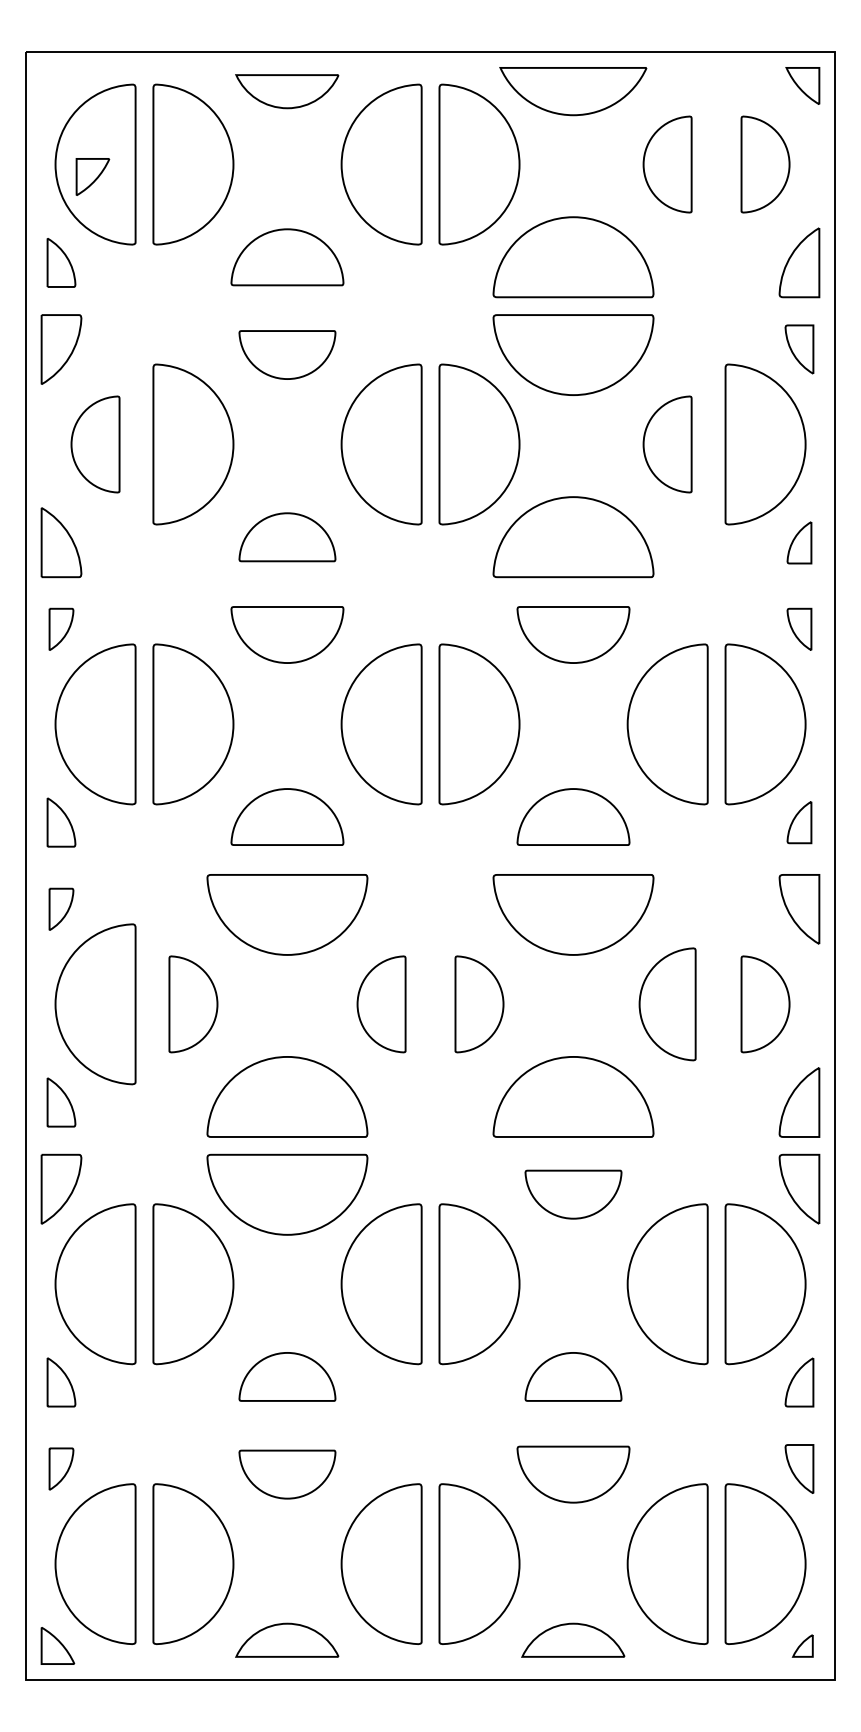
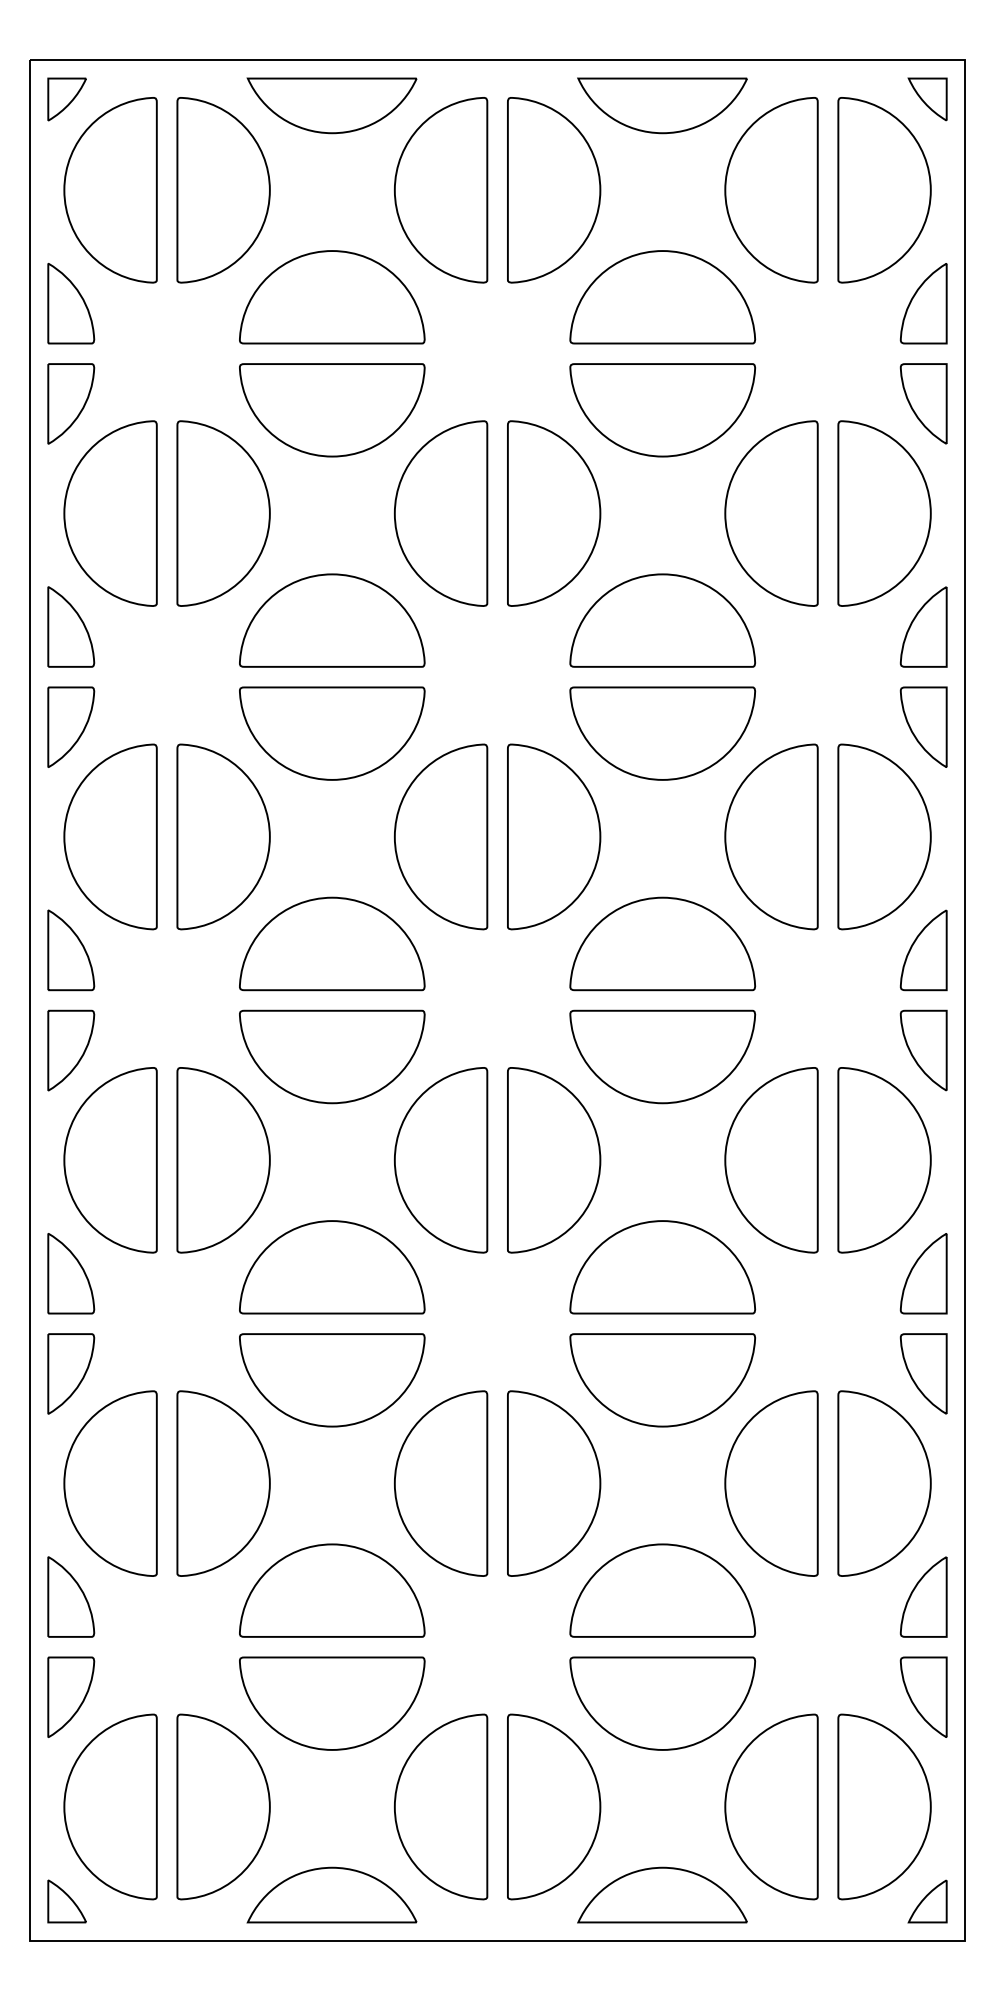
part: (287, 91) -> (332, 105), size x1.43
part: (667, 164) -> (771, 190), size x1.67
part: (765, 164) -> (884, 190), size x1.67
part: (92, 176) -> (66, 98), moved
part: (287, 257) -> (332, 297), size x1.43
part: (61, 262) -> (71, 303), size x1.43
part: (799, 349) -> (923, 403), size x1.43
part: (287, 354) -> (332, 409), size x1.67
part: (95, 444) -> (110, 513), size x1.67
part: (667, 444) -> (771, 513), size x1.67
part: (287, 537) -> (332, 621), size x1.67
part: (799, 542) -> (923, 626), size x1.67
part: (61, 629) -> (71, 727), size x1.67
part: (799, 629) -> (923, 727), size x1.67
part: (287, 634) -> (332, 733), size x1.43
part: (573, 634) -> (662, 733), size x1.43
part: (287, 816) -> (332, 943), size x1.43
part: (573, 816) -> (662, 943), size x1.43
part: (61, 822) -> (71, 950), size x1.43
part: (799, 822) -> (923, 950), size x1.67
part: (61, 909) -> (71, 1050), size x1.67
part: (193, 1004) -> (223, 1160), size x1.67
part: (381, 1004) -> (440, 1160), size x1.67
part: (479, 1004) -> (554, 1160), size x1.67
part: (667, 1004) -> (771, 1160), size x1.43
part: (765, 1004) -> (884, 1160), size x1.67
part: (61, 1102) -> (71, 1273), size x1.43
part: (573, 1194) -> (662, 1379), size x1.67
part: (287, 1376) -> (332, 1590), size x1.67
part: (573, 1376) -> (662, 1590), size x1.67
part: (61, 1382) -> (71, 1597), size x1.43
part: (799, 1382) -> (923, 1597), size x1.43
part: (61, 1468) -> (71, 1696), size x1.67
part: (799, 1468) -> (923, 1696), size x1.43
part: (287, 1474) -> (332, 1703), size x1.67
part: (573, 1474) -> (662, 1703), size x1.43
part: (287, 1639) -> (332, 1894), size x1.43
part: (573, 1639) -> (662, 1894), size x1.43
part: (802, 1645) -> (927, 1900), size x1.67

